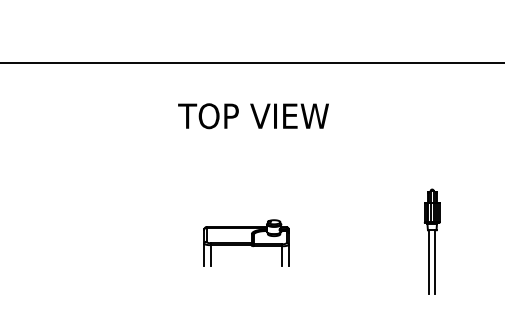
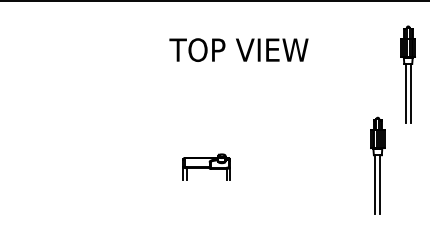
text: (253, 116) -> (238, 50), moved
part: (464, 142) -> (407, 74), added
part: (246, 242) -> (206, 166), size x0.6

